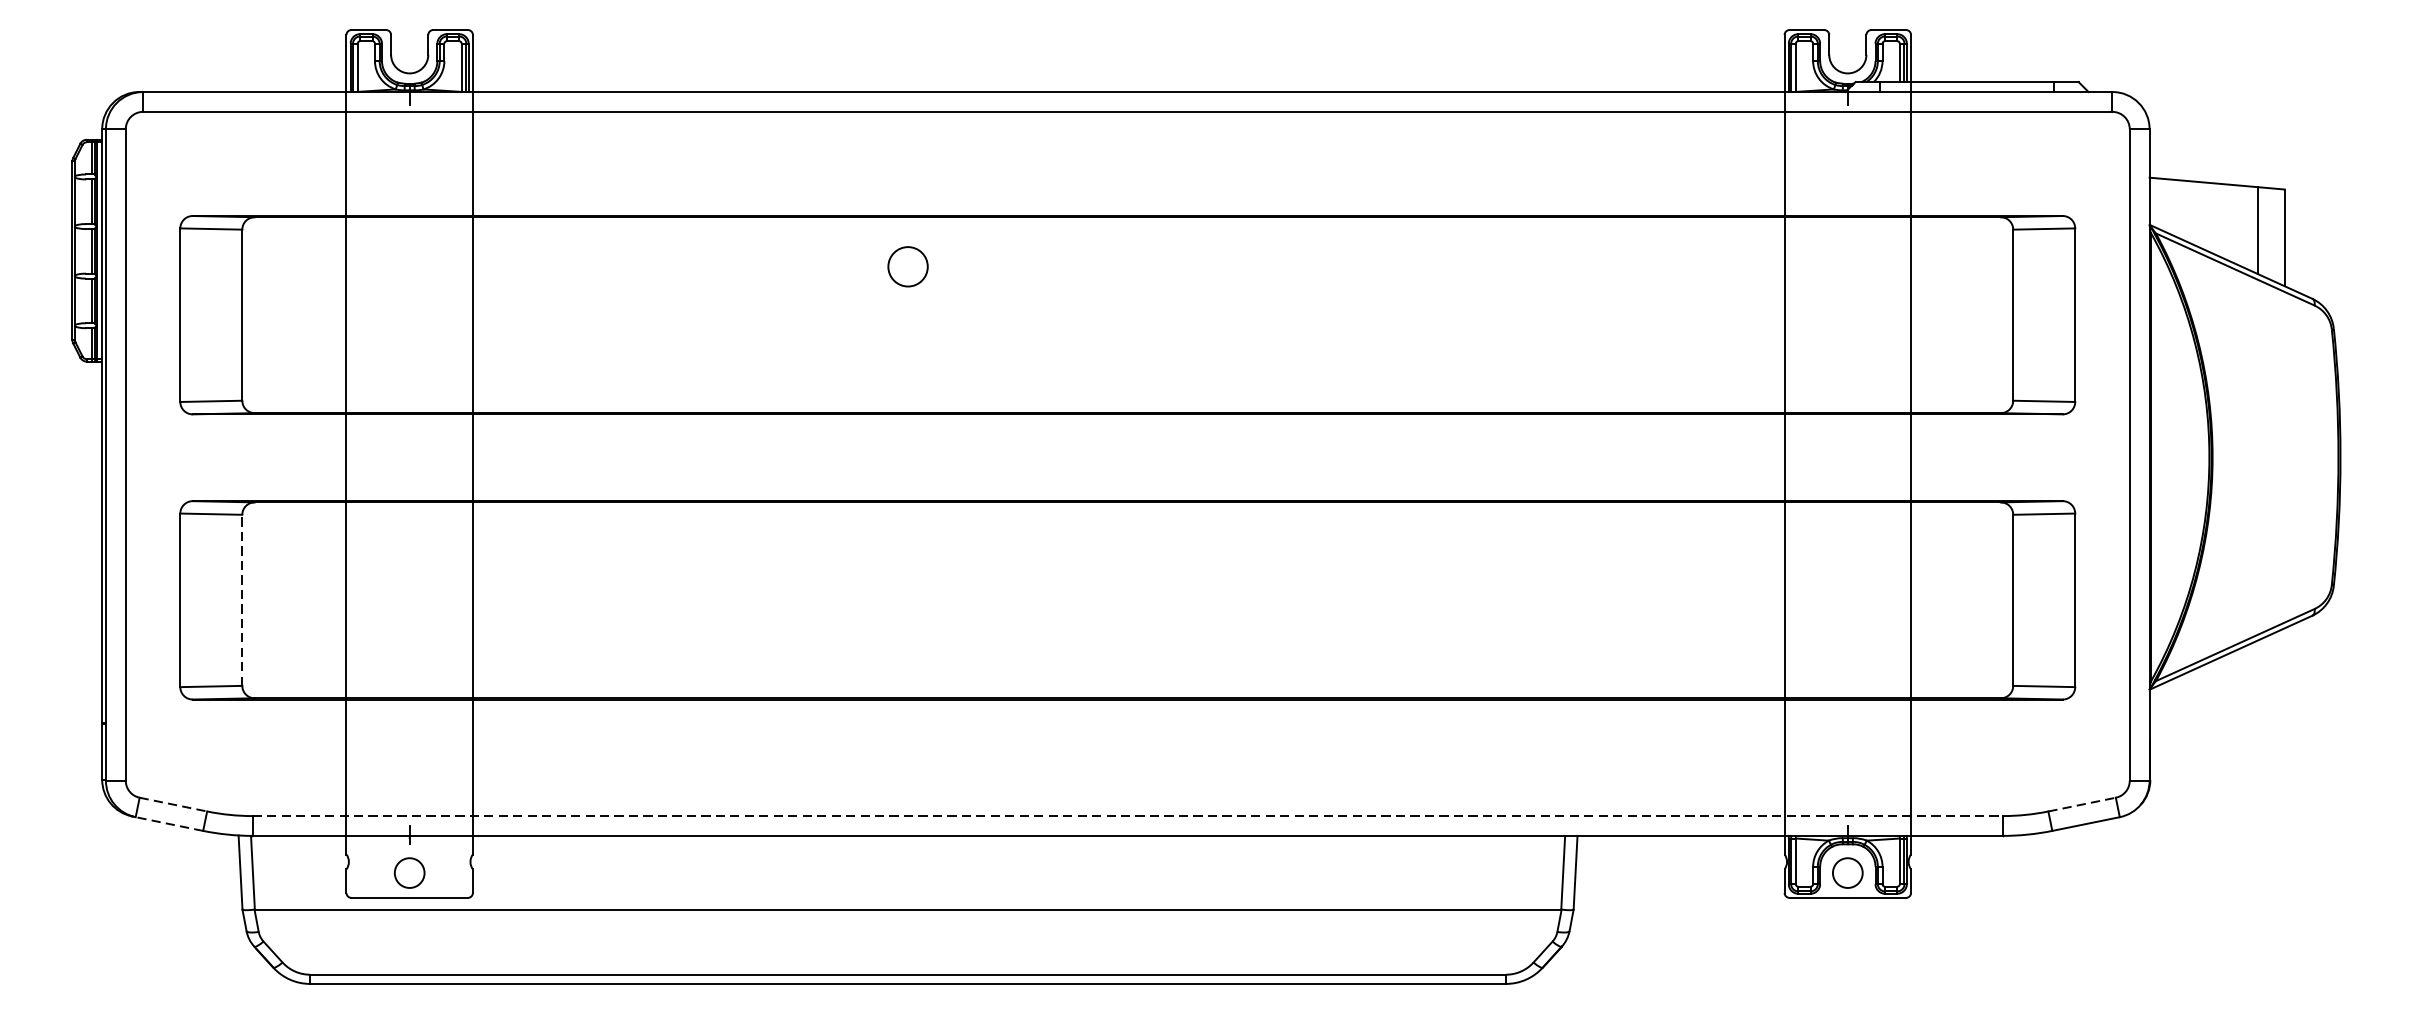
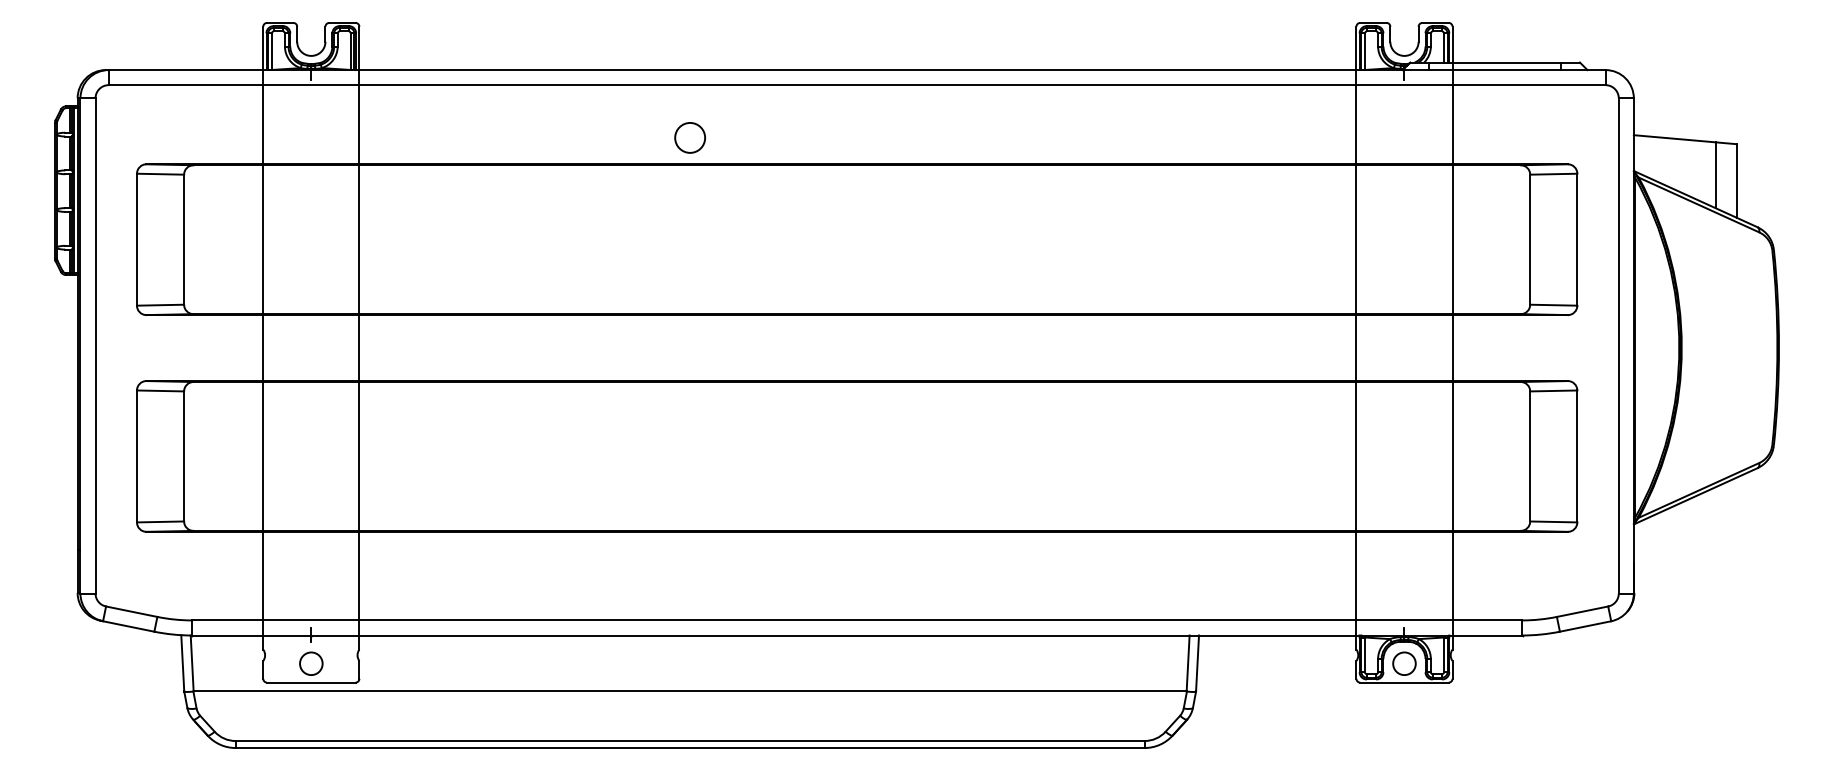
circle: (907, 266) -> (689, 137), moved
line: (242, 599) -> (184, 455), dashed -> solid
line: (174, 804) -> (132, 611), dashed -> solid
line: (2083, 804) -> (1583, 611), dashed -> solid
line: (1128, 816) -> (857, 620), dashed -> solid
line: (169, 824) -> (128, 626), dashed -> solid

